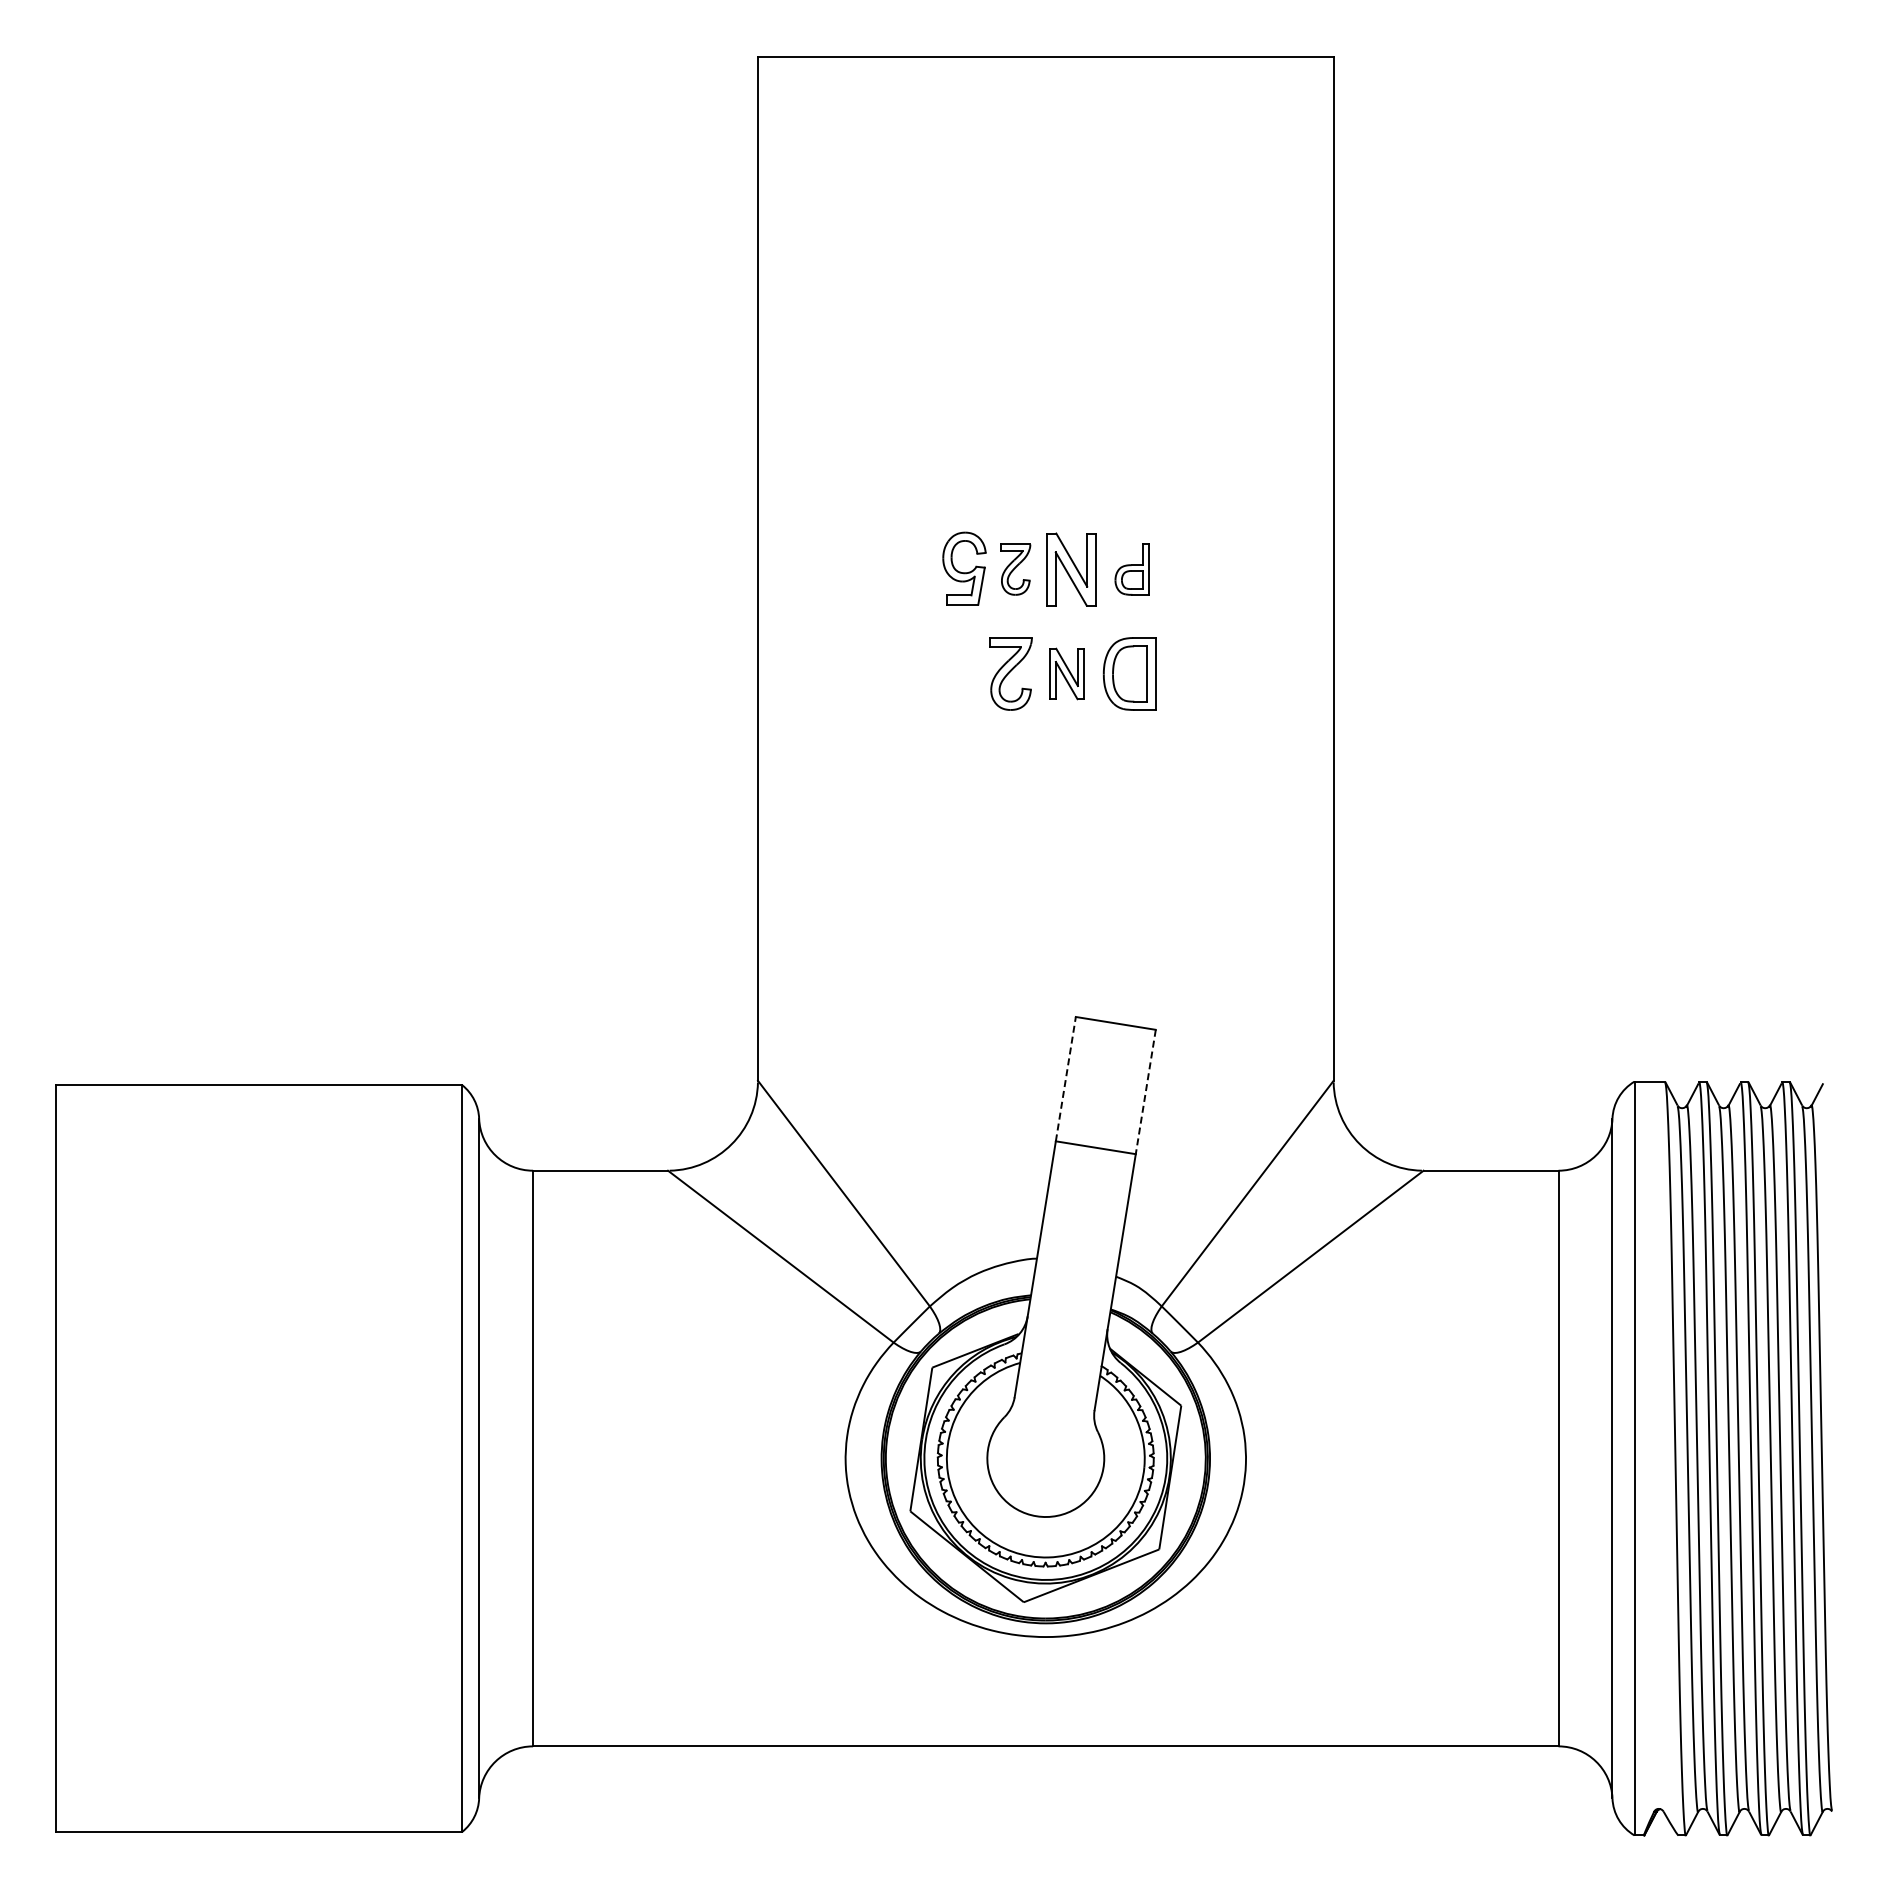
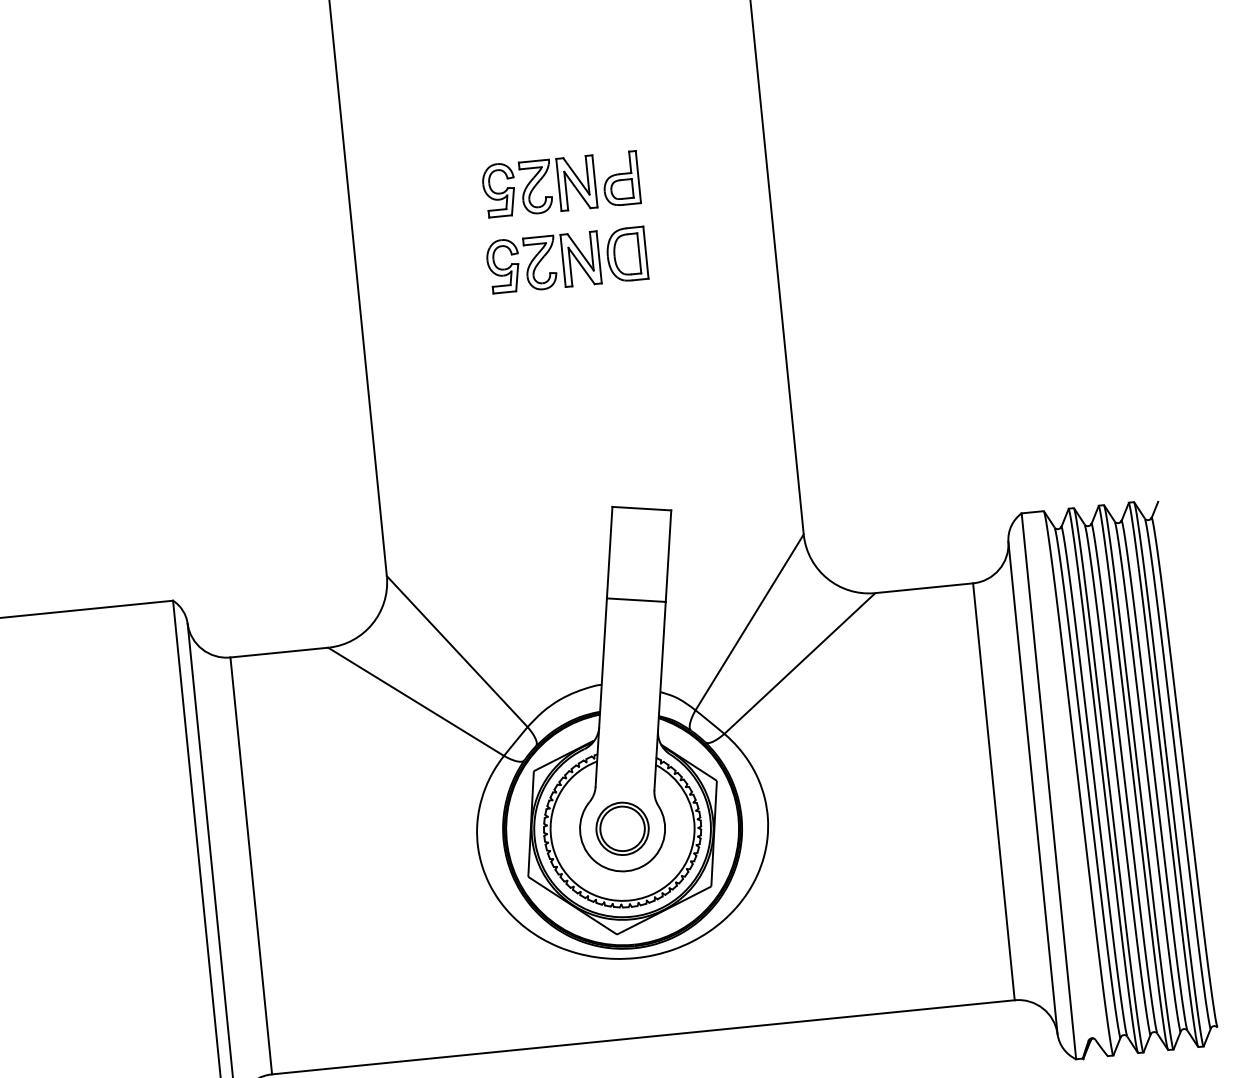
part: (1015, 569) -> (536, 187), size x1.43
part: (1131, 569) -> (620, 178), size x1.43
part: (959, 672) -> (503, 265), added
part: (1066, 673) -> (580, 258), size x1.43
line: (1065, 1079) -> (609, 552), dashed -> solid
line: (1145, 1092) -> (668, 556), dashed -> solid
part: (1045, 1458) -> (622, 828), added

